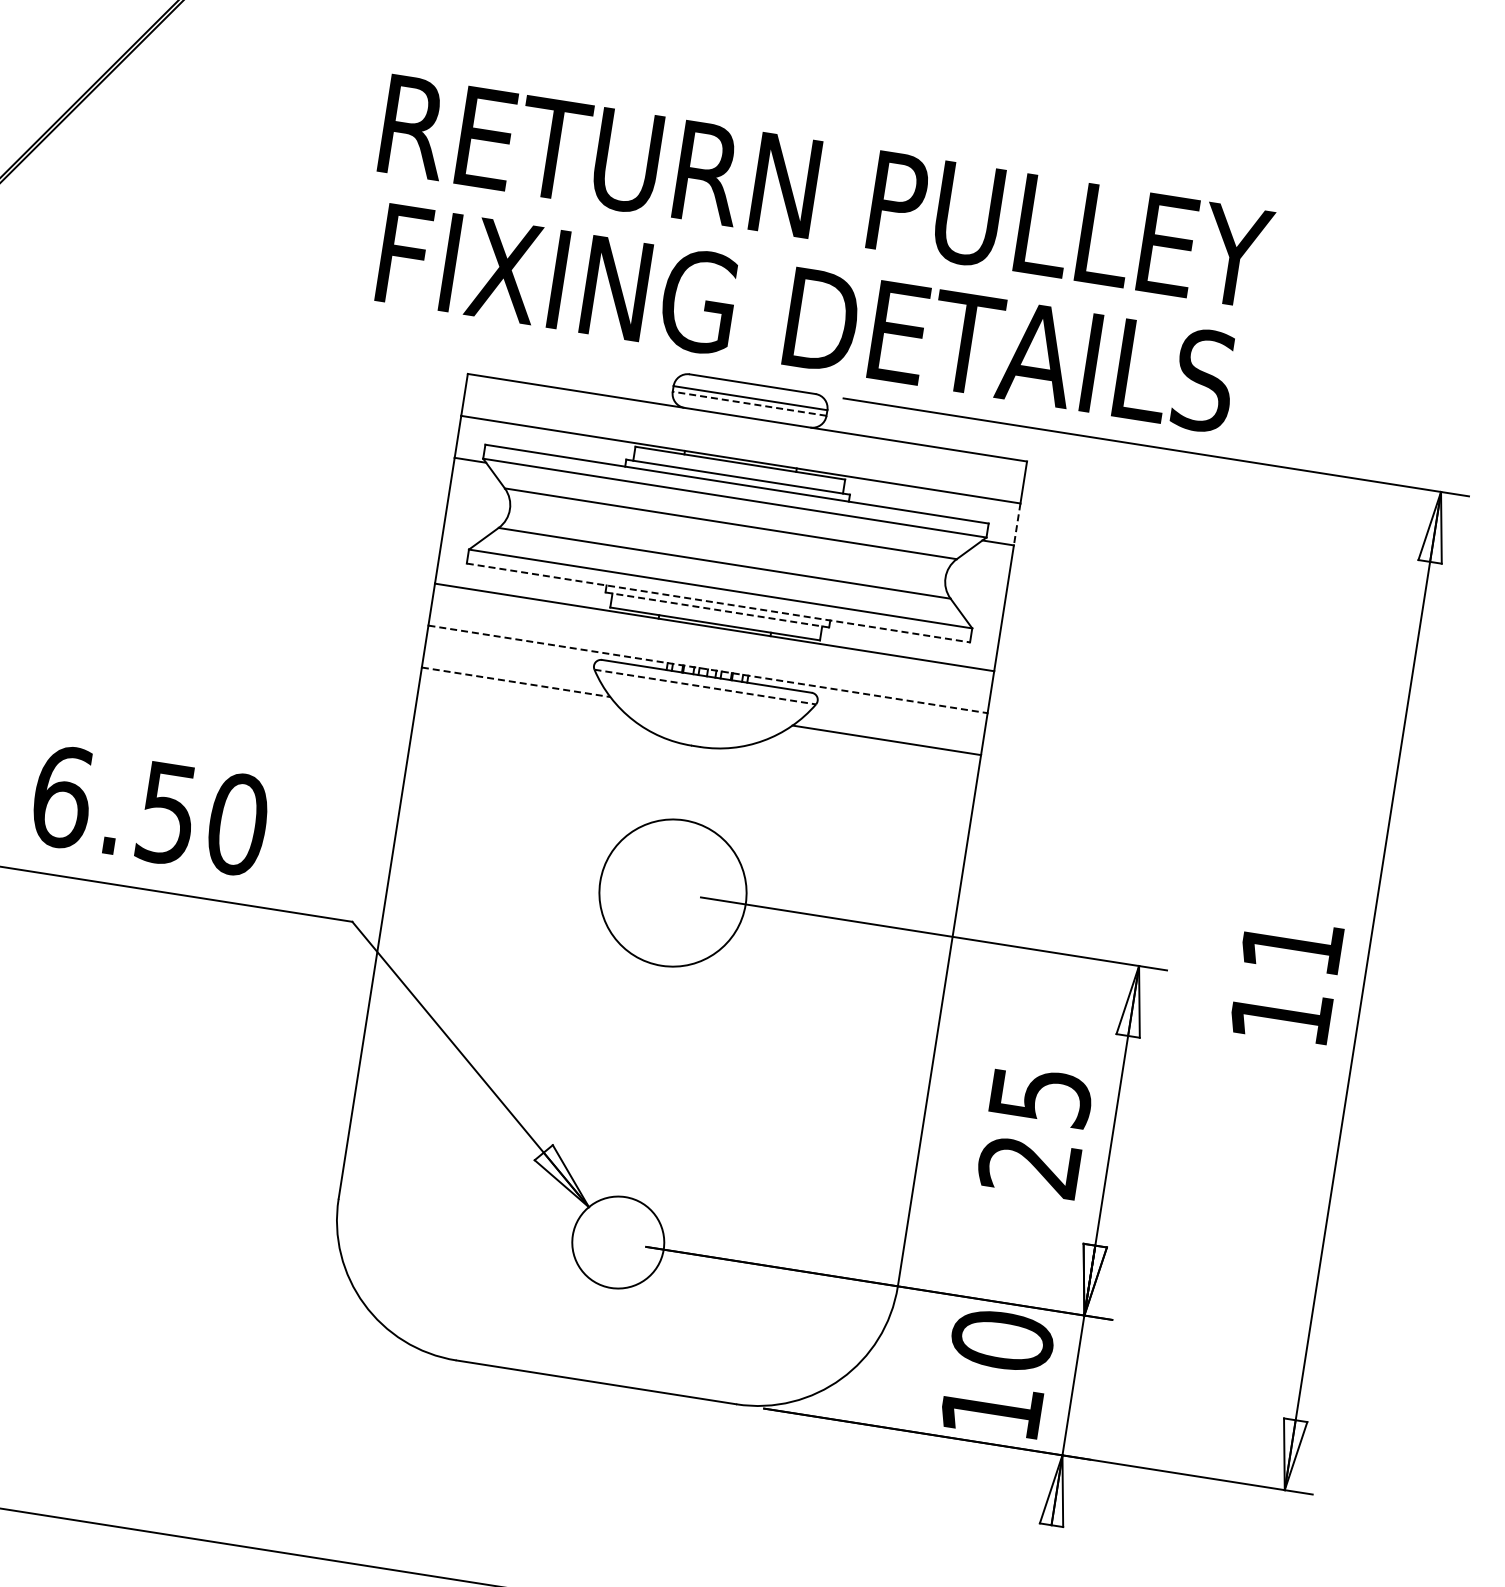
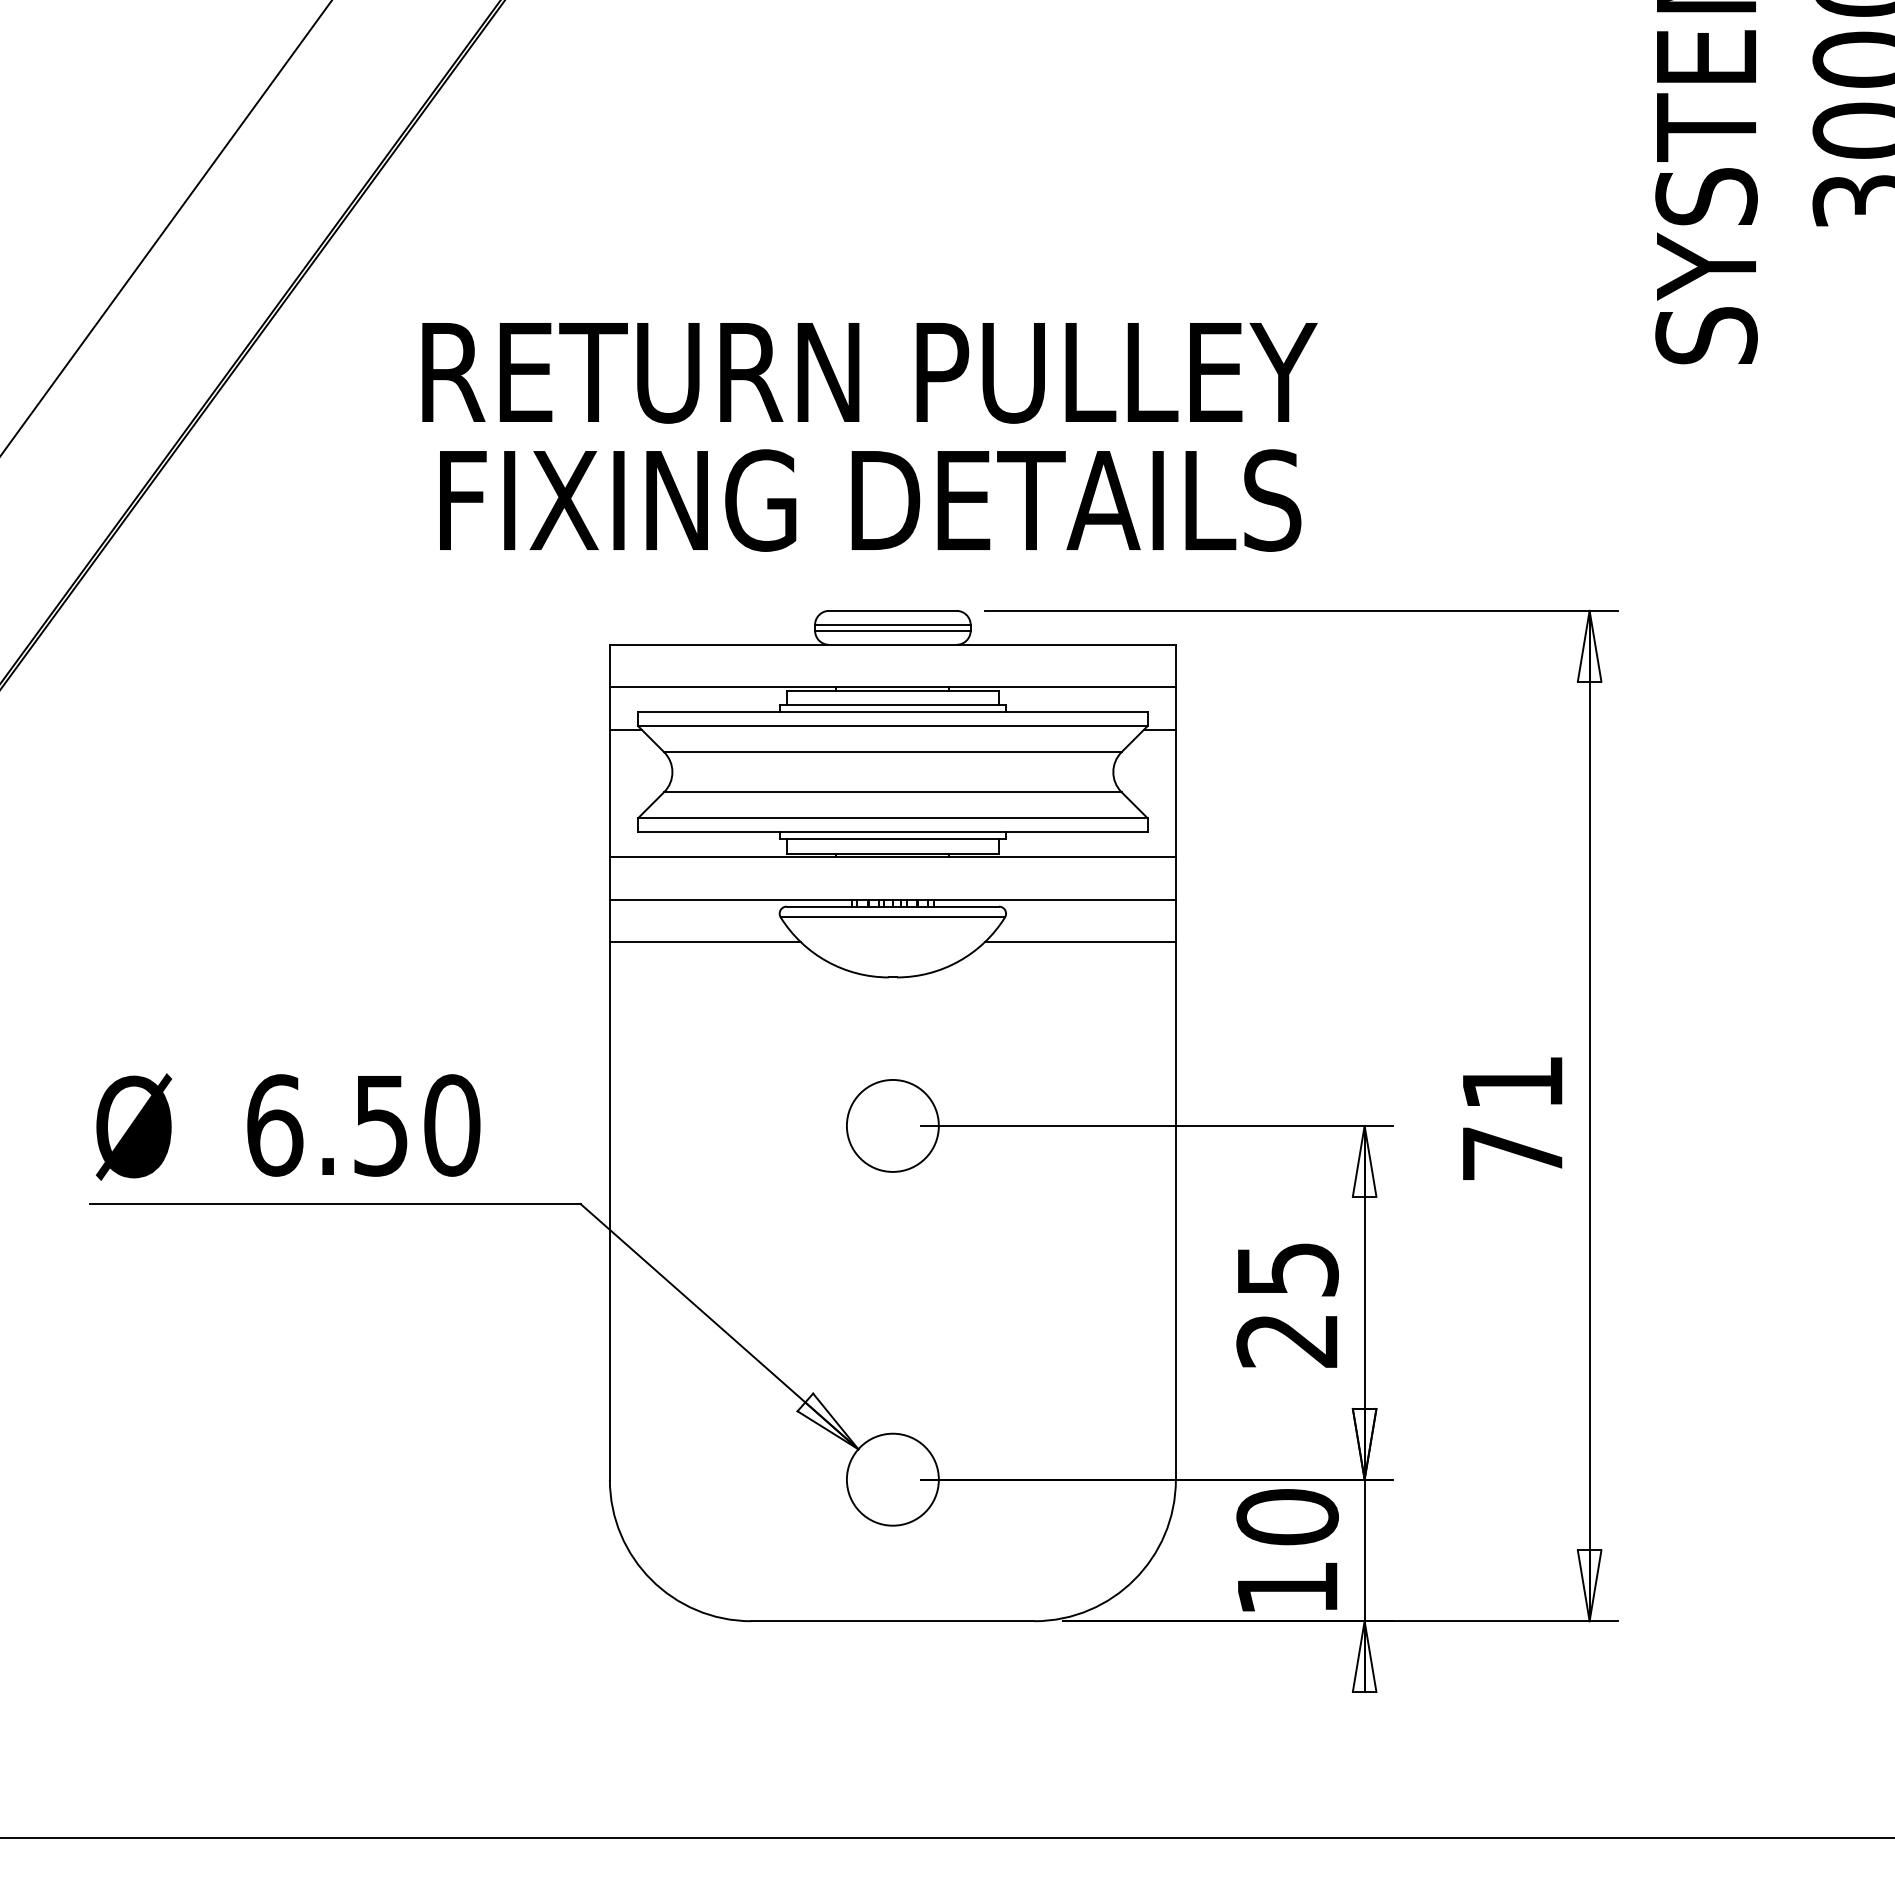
text: (815, 256) -> (869, 437), moved
line: (749, 403) -> (892, 630), dashed -> solid
line: (1016, 525) -> (1175, 709), dashed -> solid
line: (718, 603) -> (892, 832), dashed -> solid
line: (717, 610) -> (893, 839), dashed -> solid
line: (708, 669) -> (893, 899), dashed -> solid
line: (516, 682) -> (705, 942), dashed -> solid
line: (705, 687) -> (893, 917), dashed -> solid
circle: (672, 892) -> (892, 1125), size x0.62
text: (1280, 1016) -> (1512, 1153), 11 -> 71

